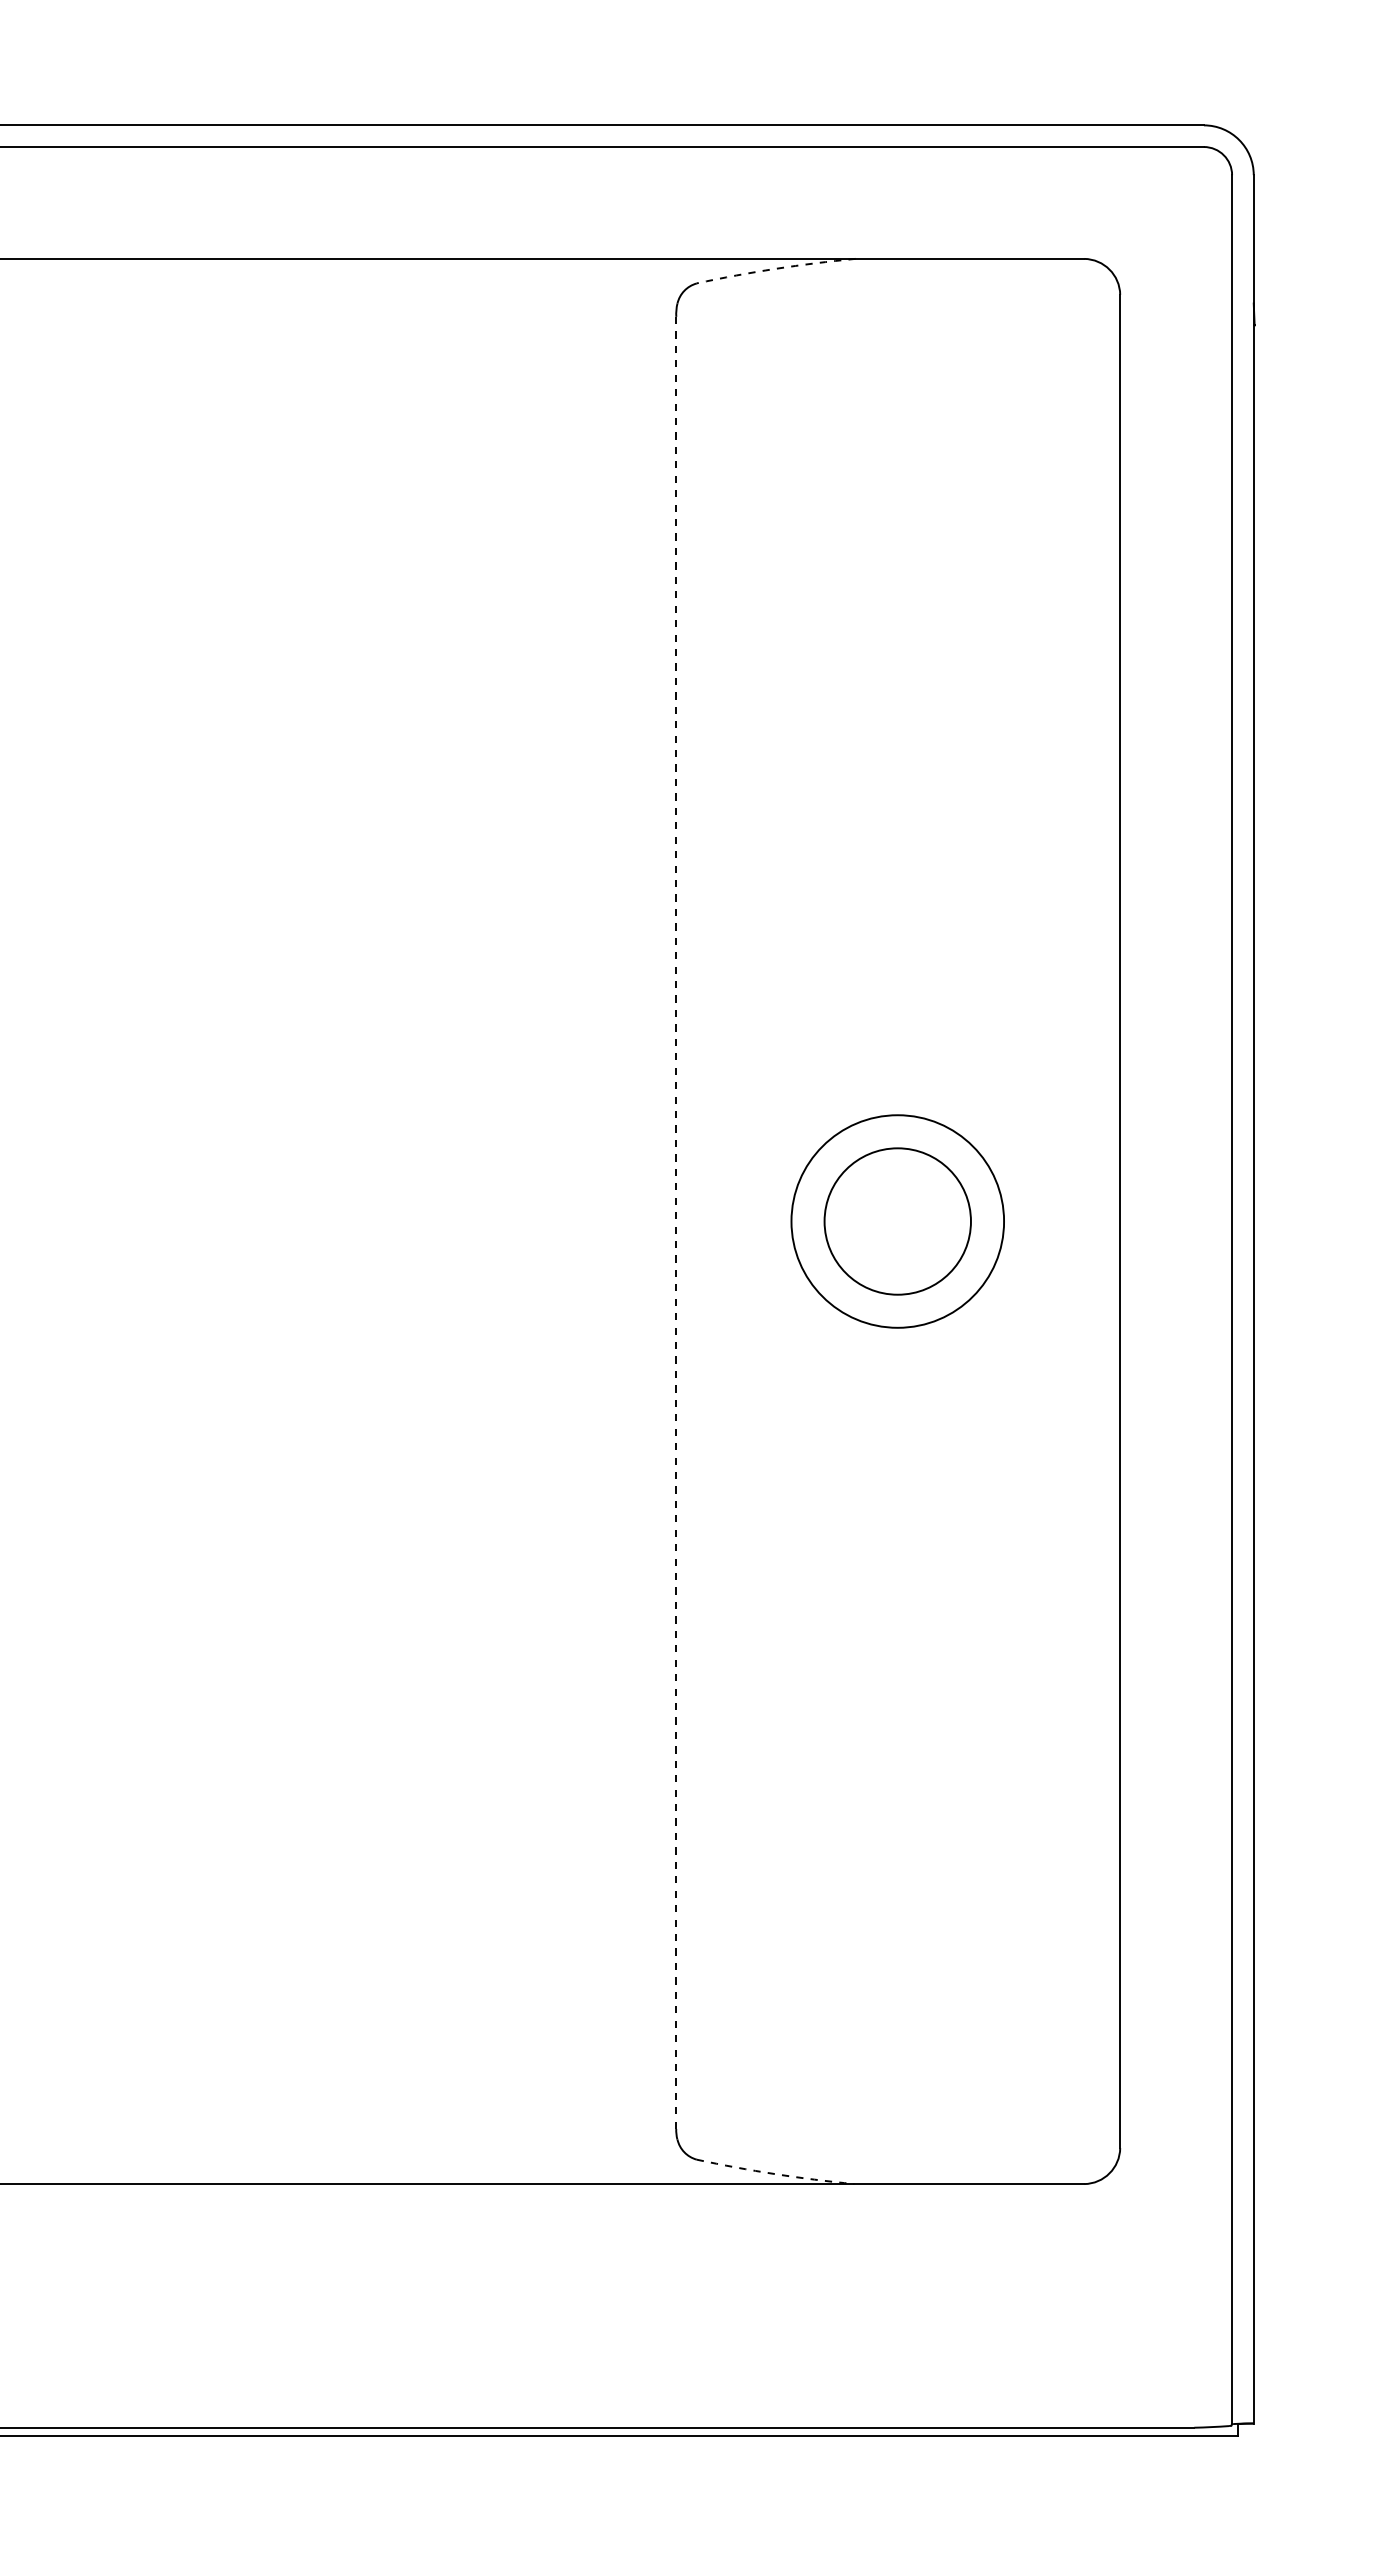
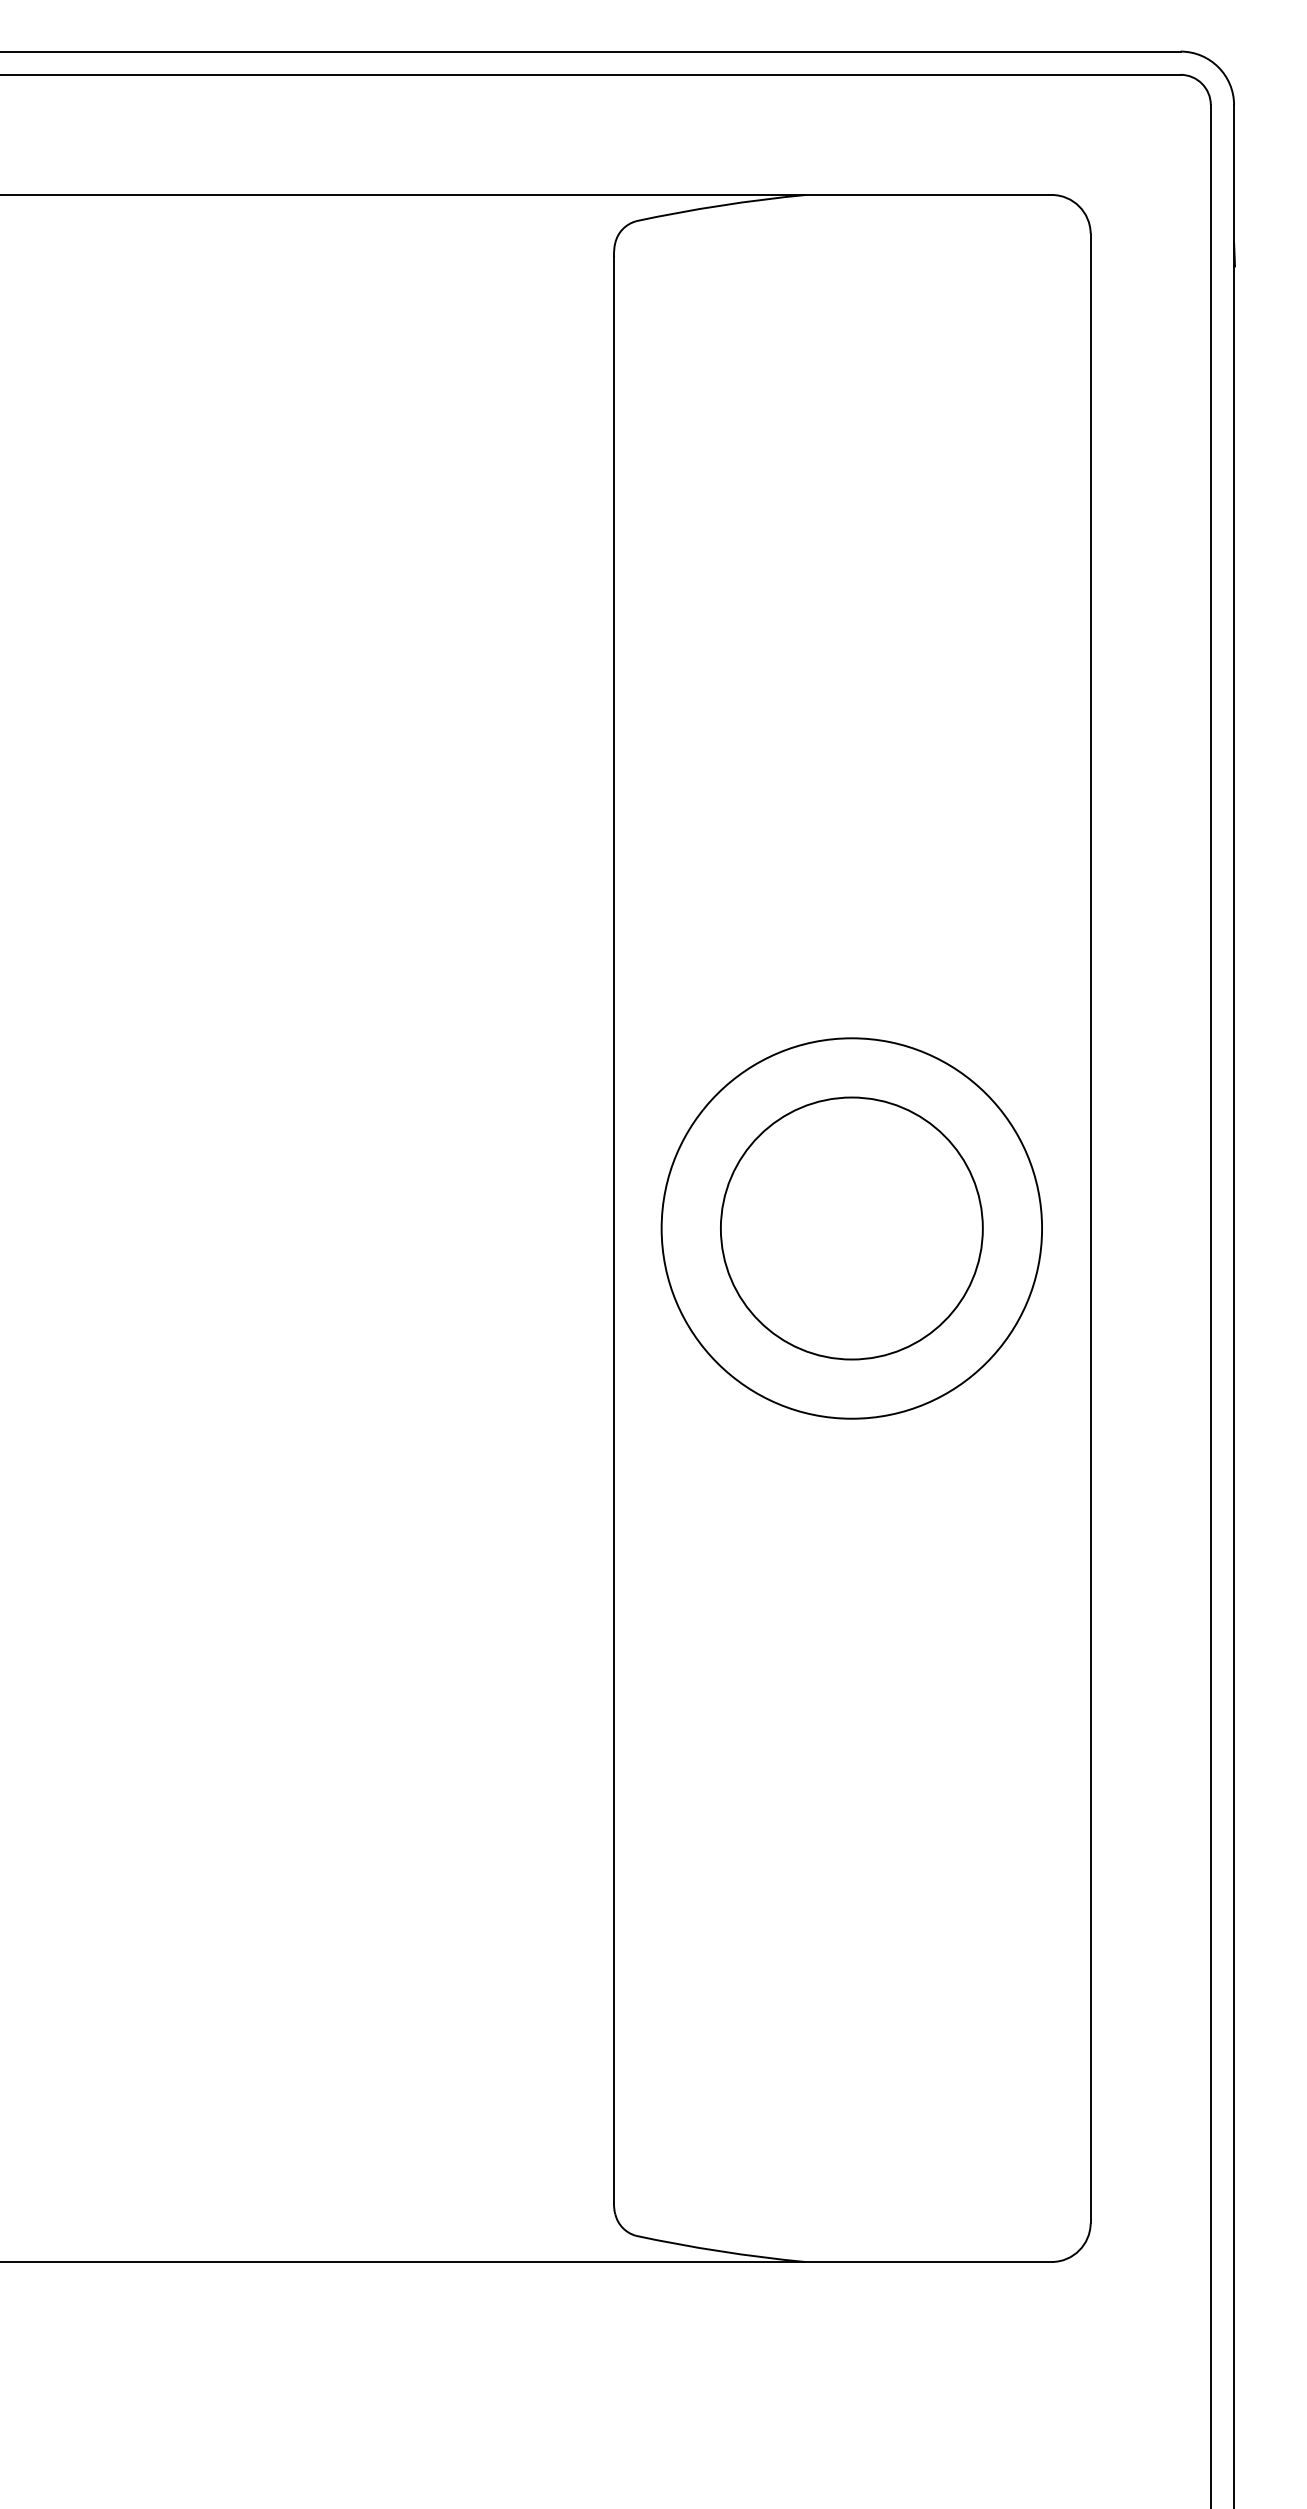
arc: (775, 268) -> (720, 205), dashed -> solid
circle: (897, 1221) -> (851, 1228), size x1.67
circle: (897, 1221) -> (851, 1228), size x1.67
line: (676, 1223) -> (614, 1230), dashed -> solid
arc: (775, 2174) -> (720, 2251), dashed -> solid

